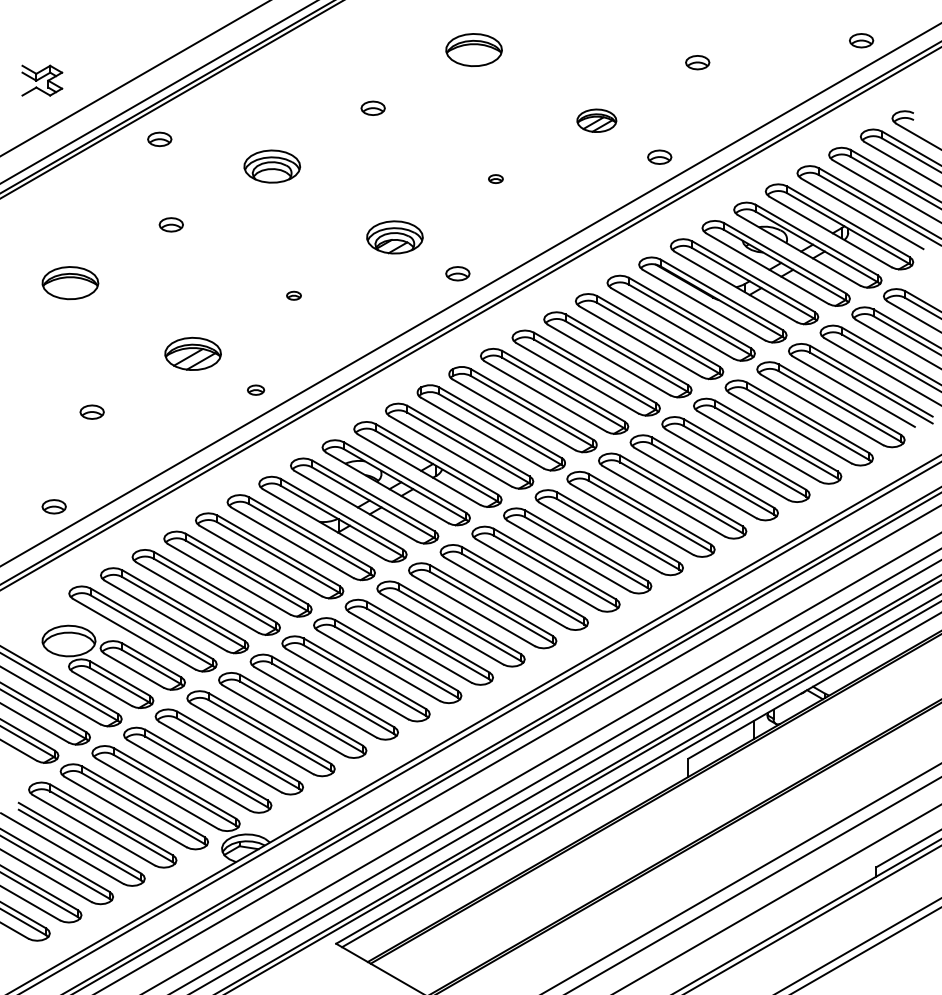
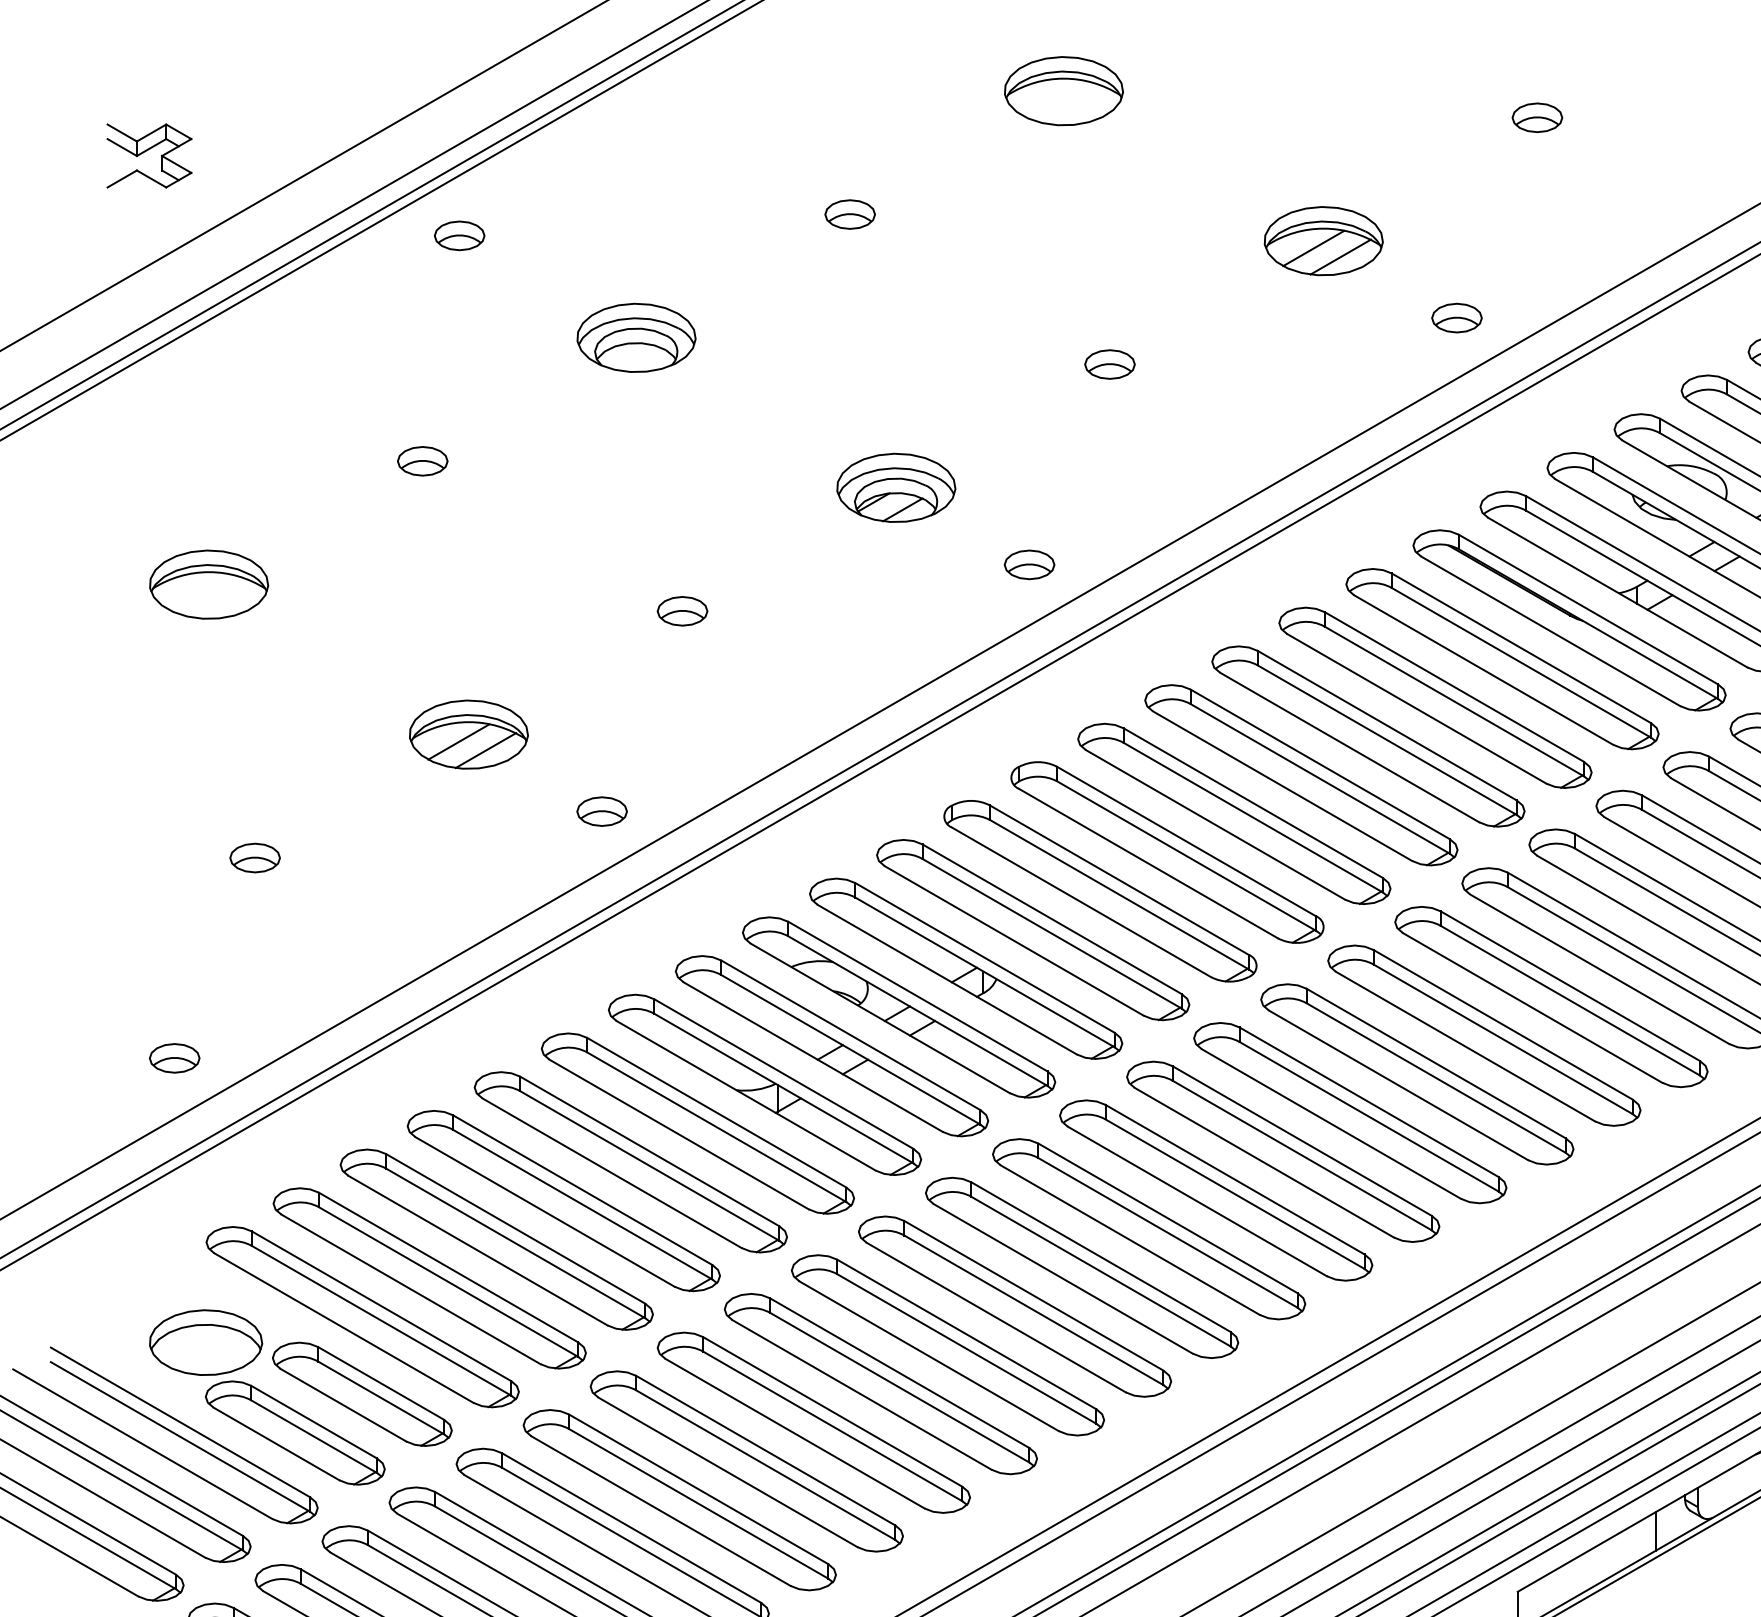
part: (596, 120) -> (1323, 240), size x1.43
part: (159, 139) -> (459, 236), moved
part: (495, 178) -> (1109, 363), size x1.67
part: (293, 295) -> (681, 610), size x1.67
part: (255, 389) -> (600, 809), size x1.43

